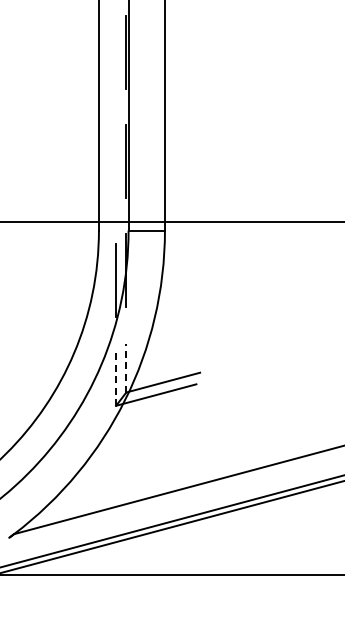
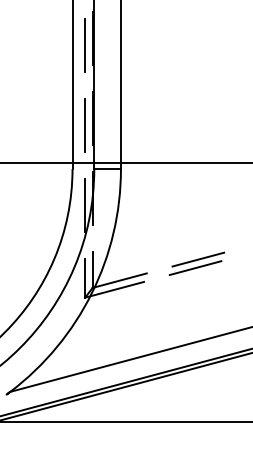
line: (116, 61) -> (85, 45), added
line: (116, 170) -> (85, 125), added
line: (270, 353) -> (198, 259), added
line: (266, 365) -> (195, 268), added
line: (126, 367) -> (92, 269), dashed -> solid
line: (116, 379) -> (85, 278), dashed -> solid

